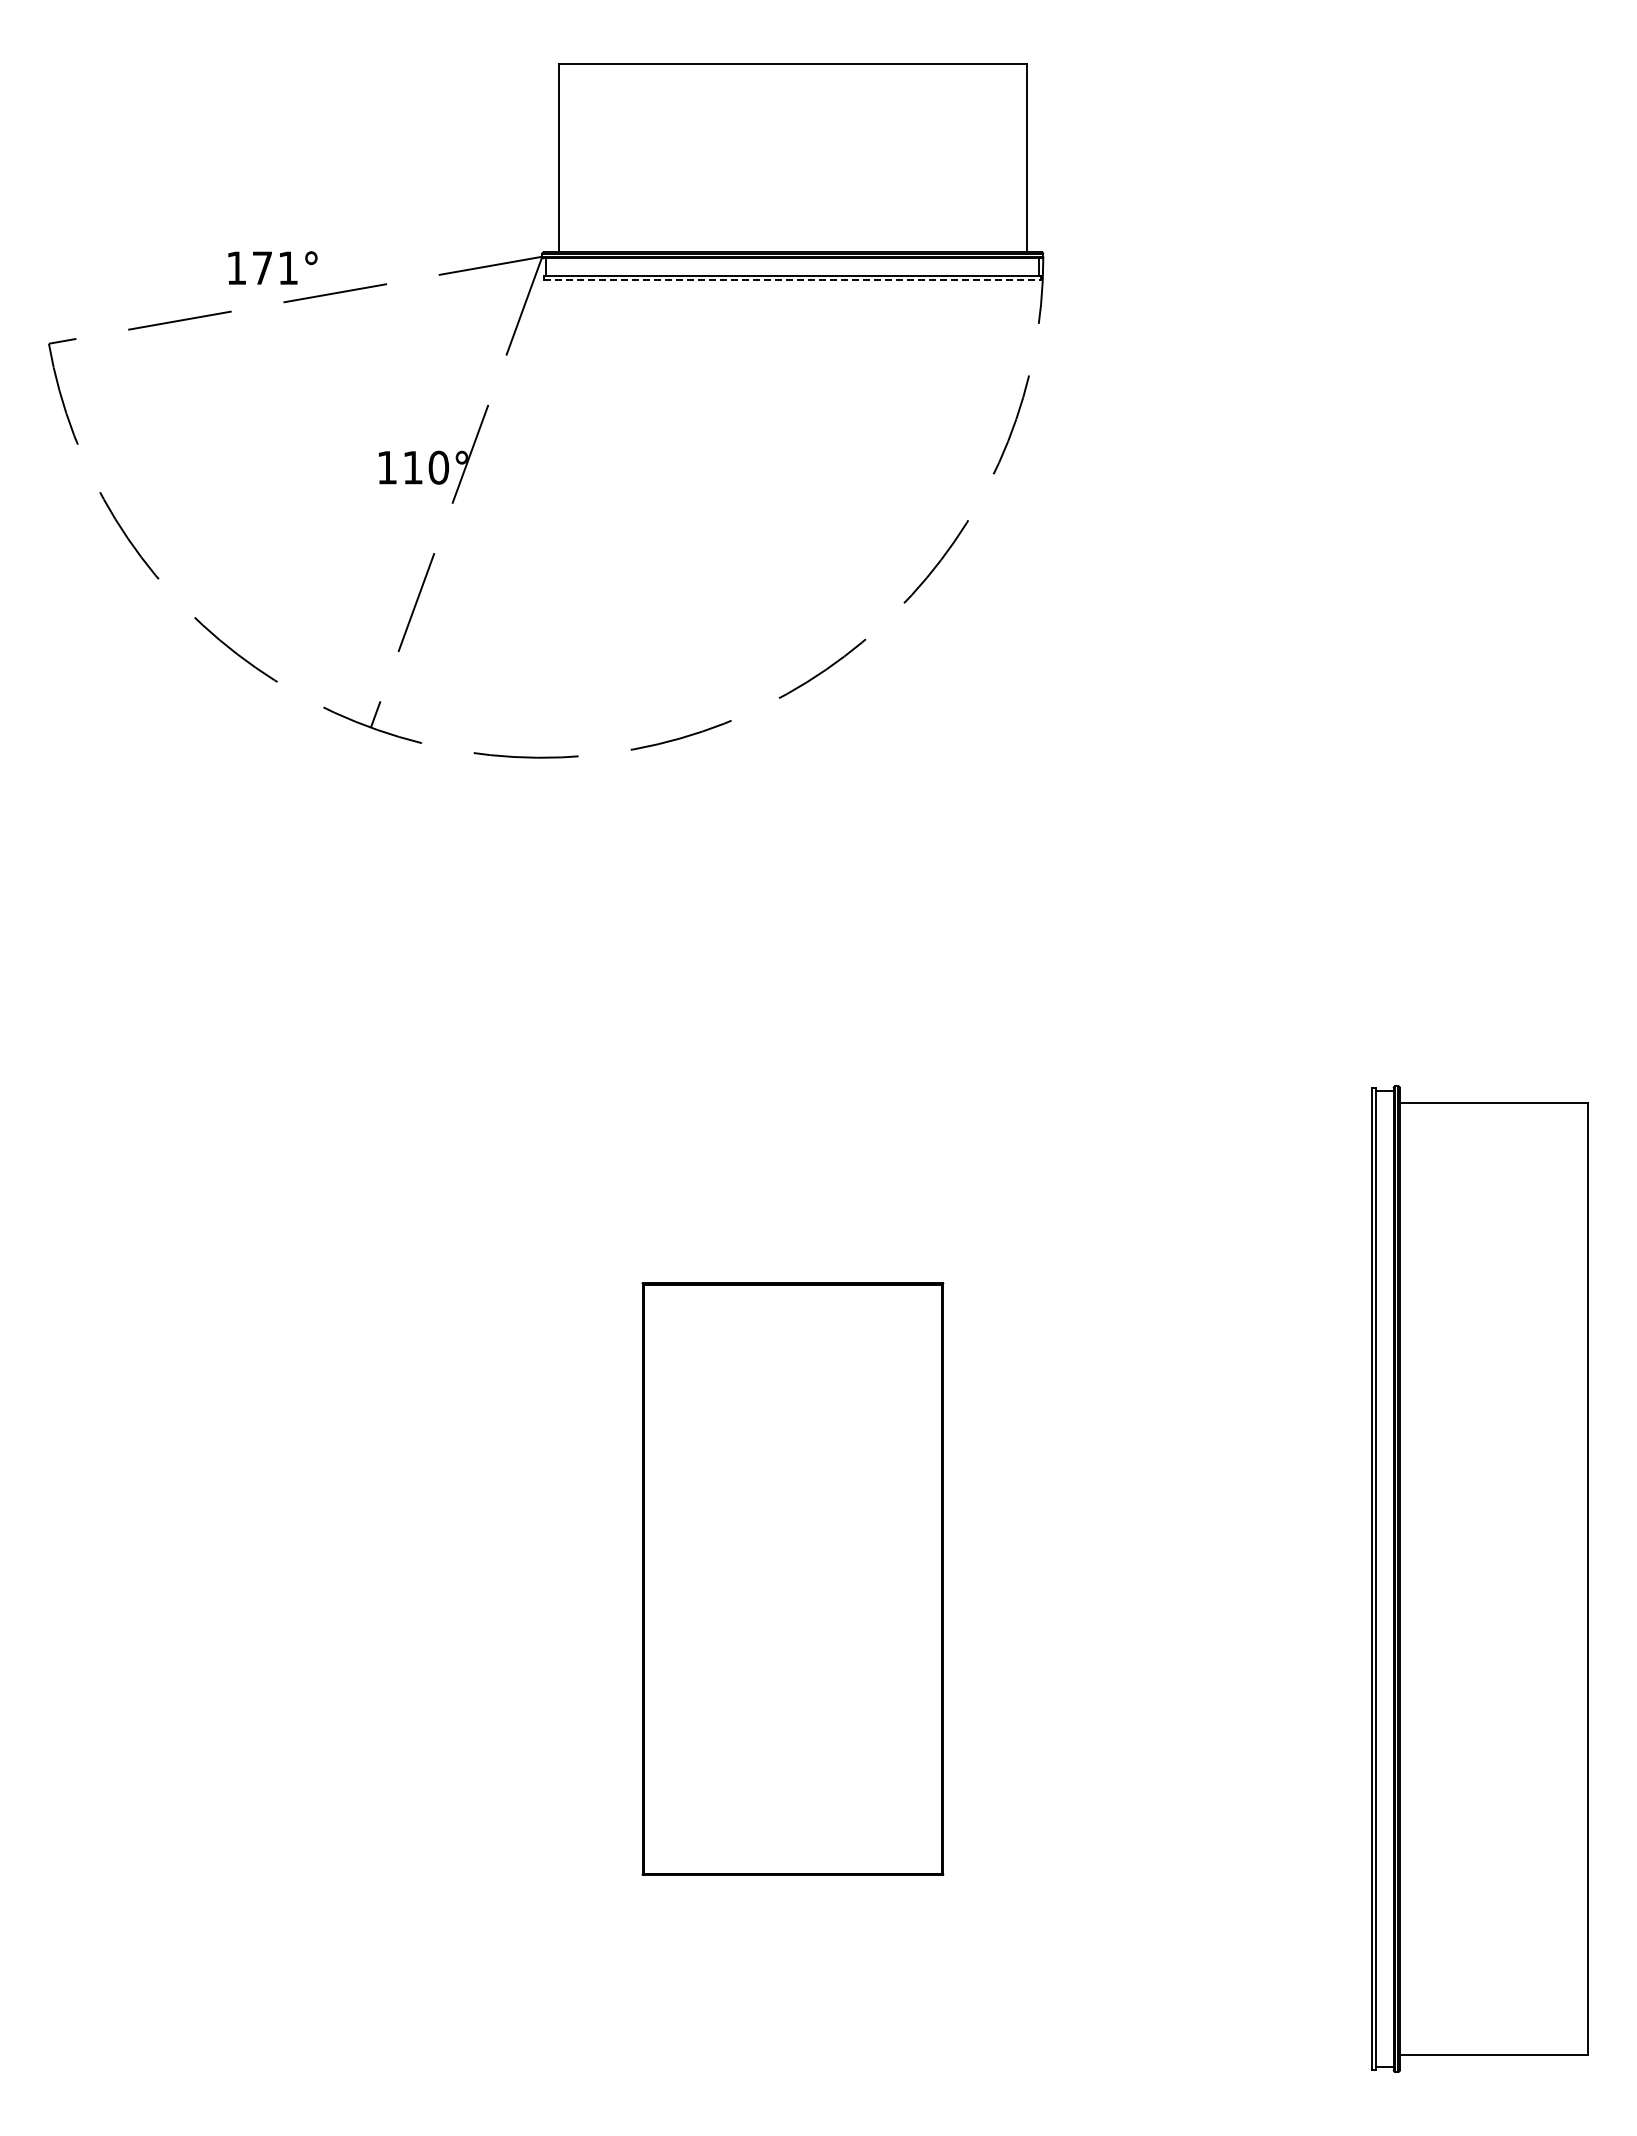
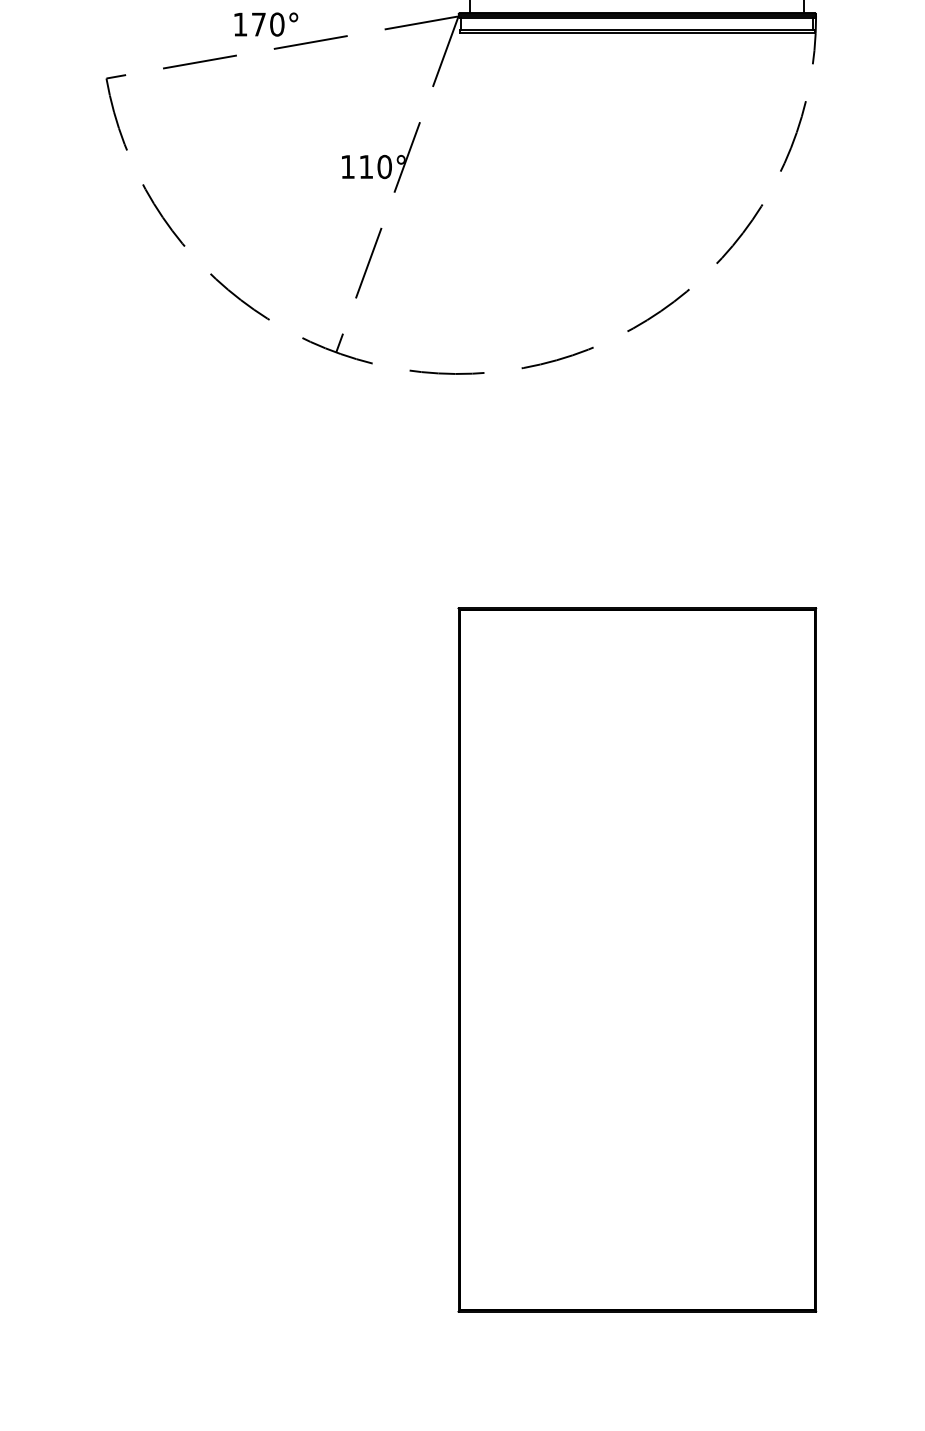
text: (288, 268) -> (277, 24), 171° -> 170°
line: (793, 280) -> (637, 33), dashed -> solid
part: (792, 1578) -> (637, 959), size x1.67

